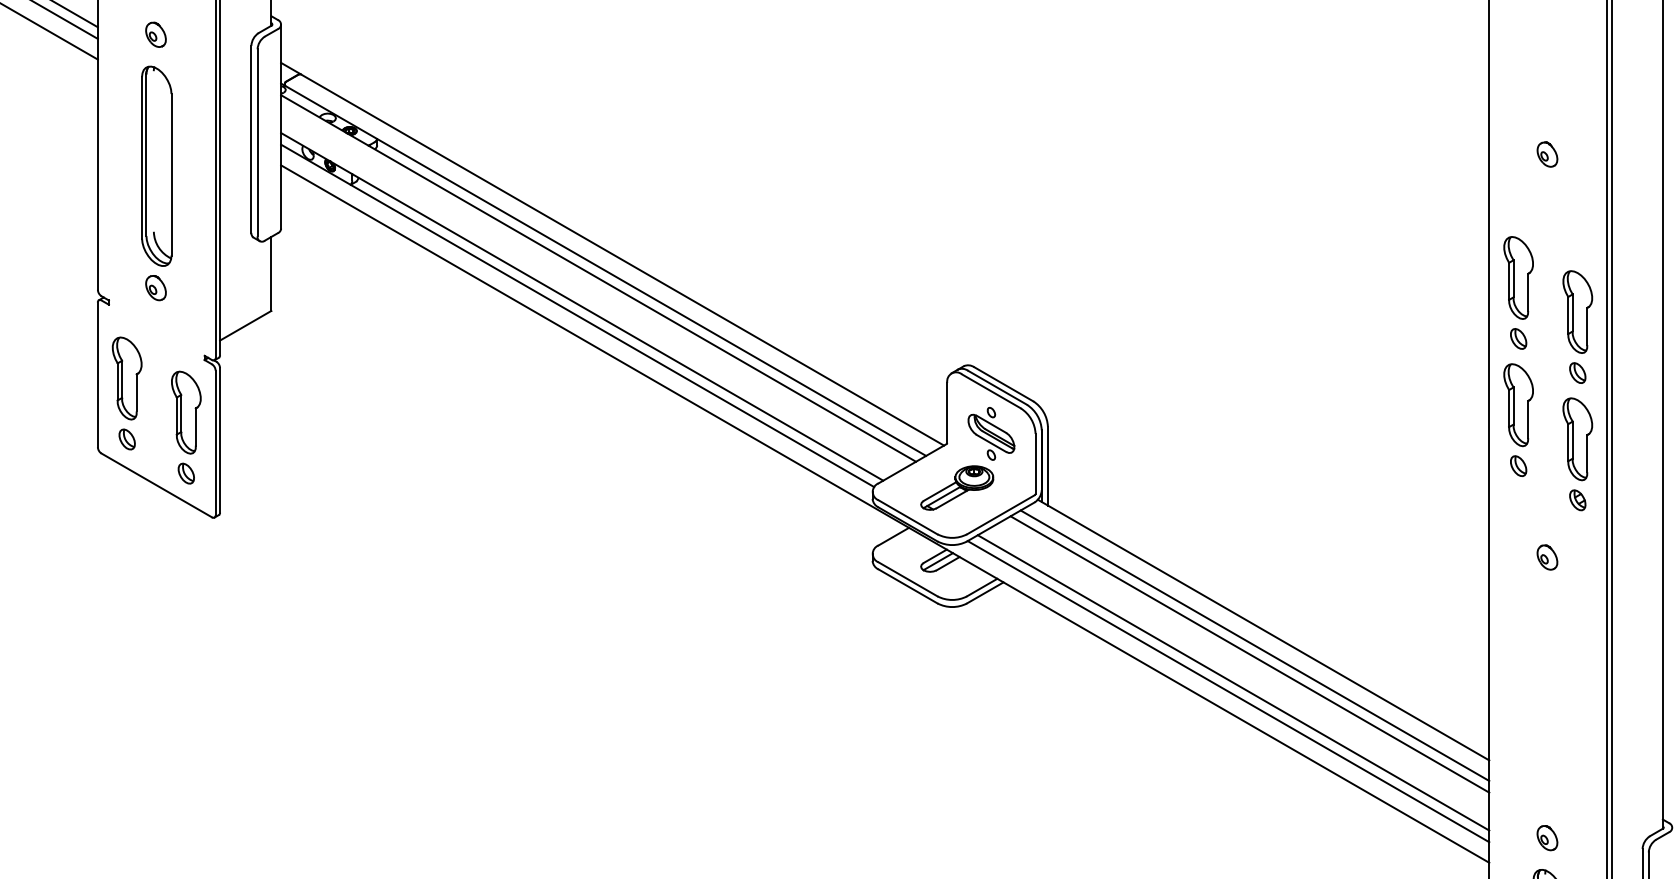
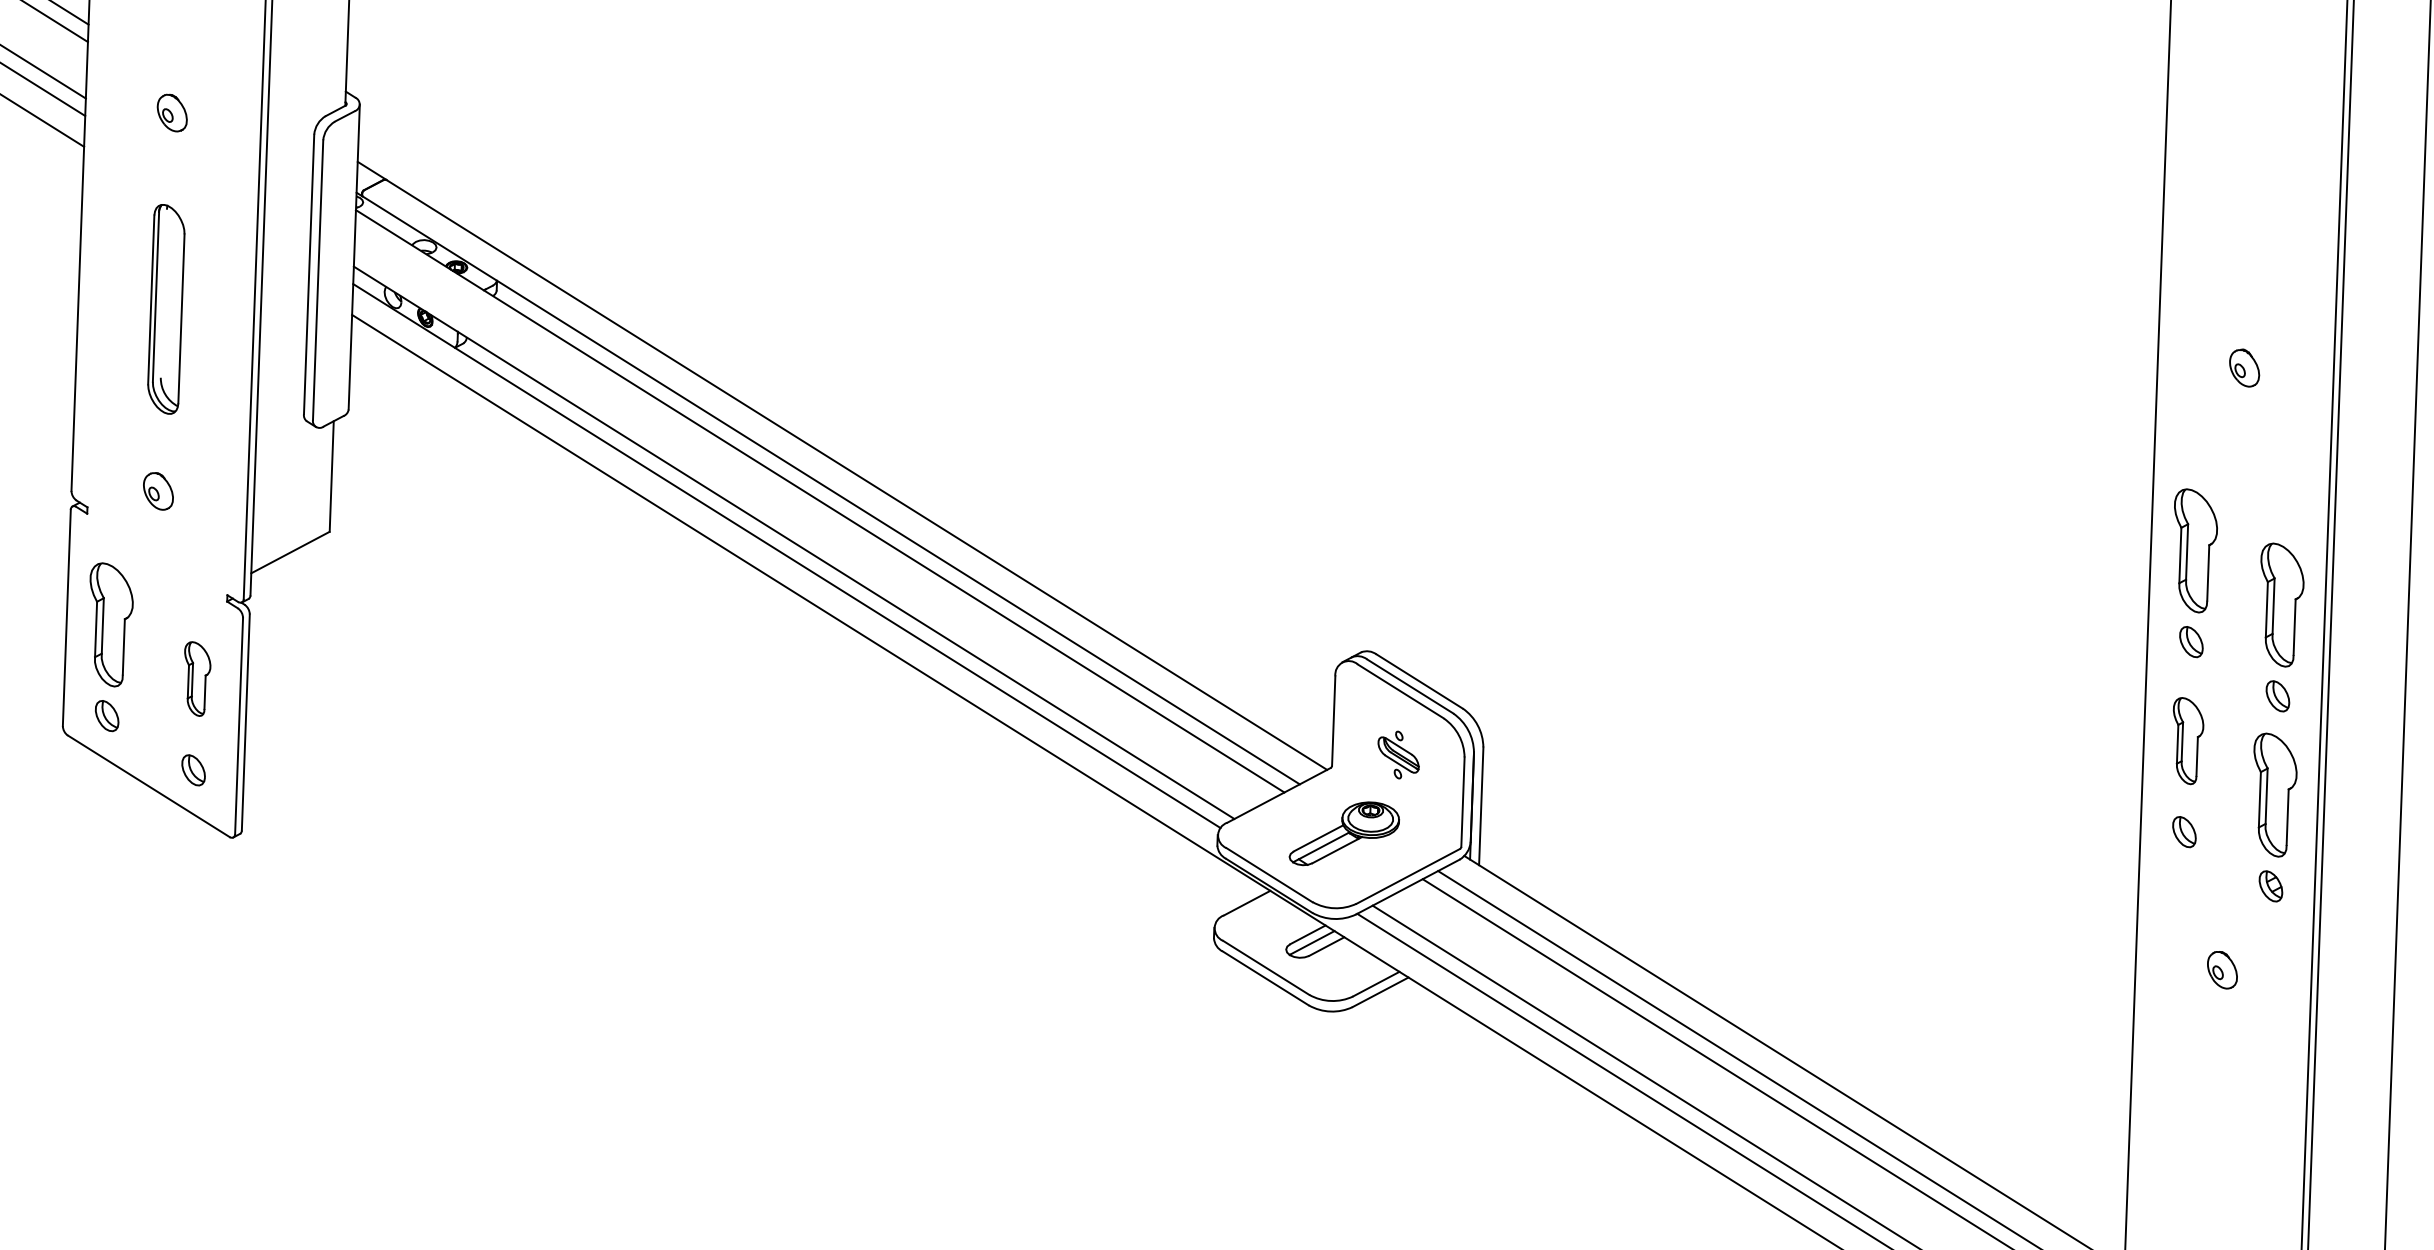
part: (156, 165) -> (165, 308), size x0.7
part: (1518, 405) -> (2187, 741), size x0.7
part: (186, 412) -> (197, 678), size x0.6
part: (991, 433) -> (1398, 754), size x0.6

